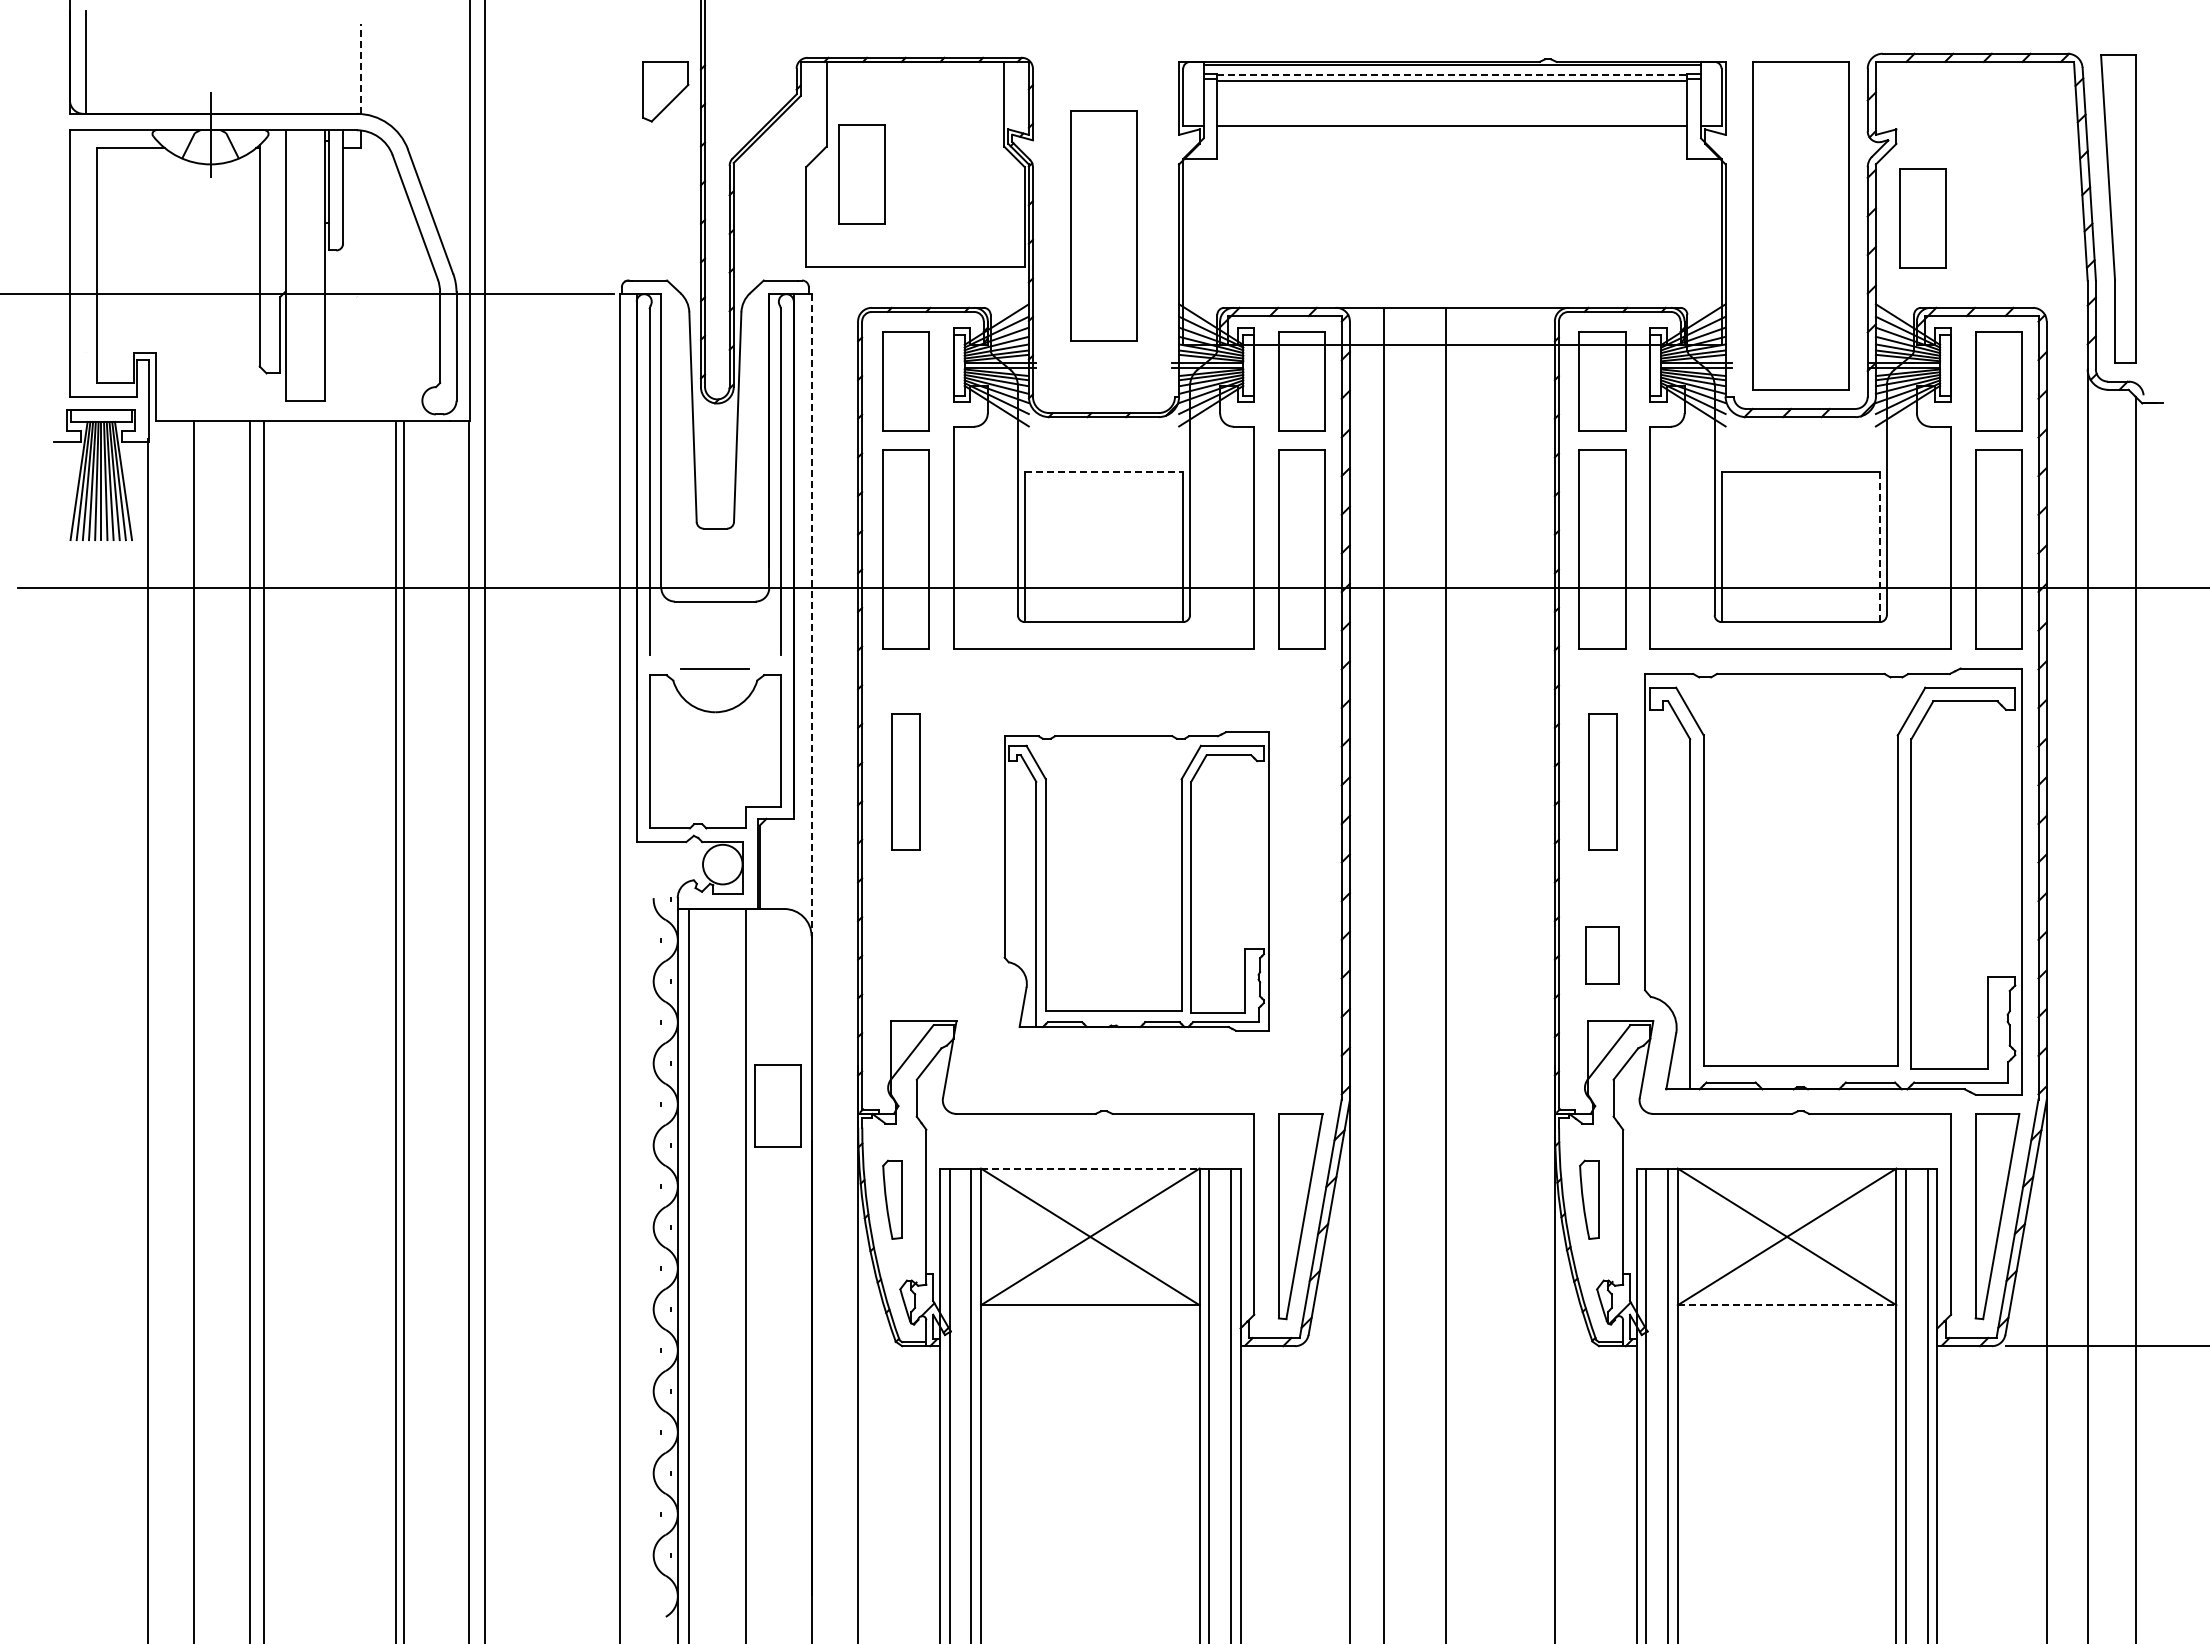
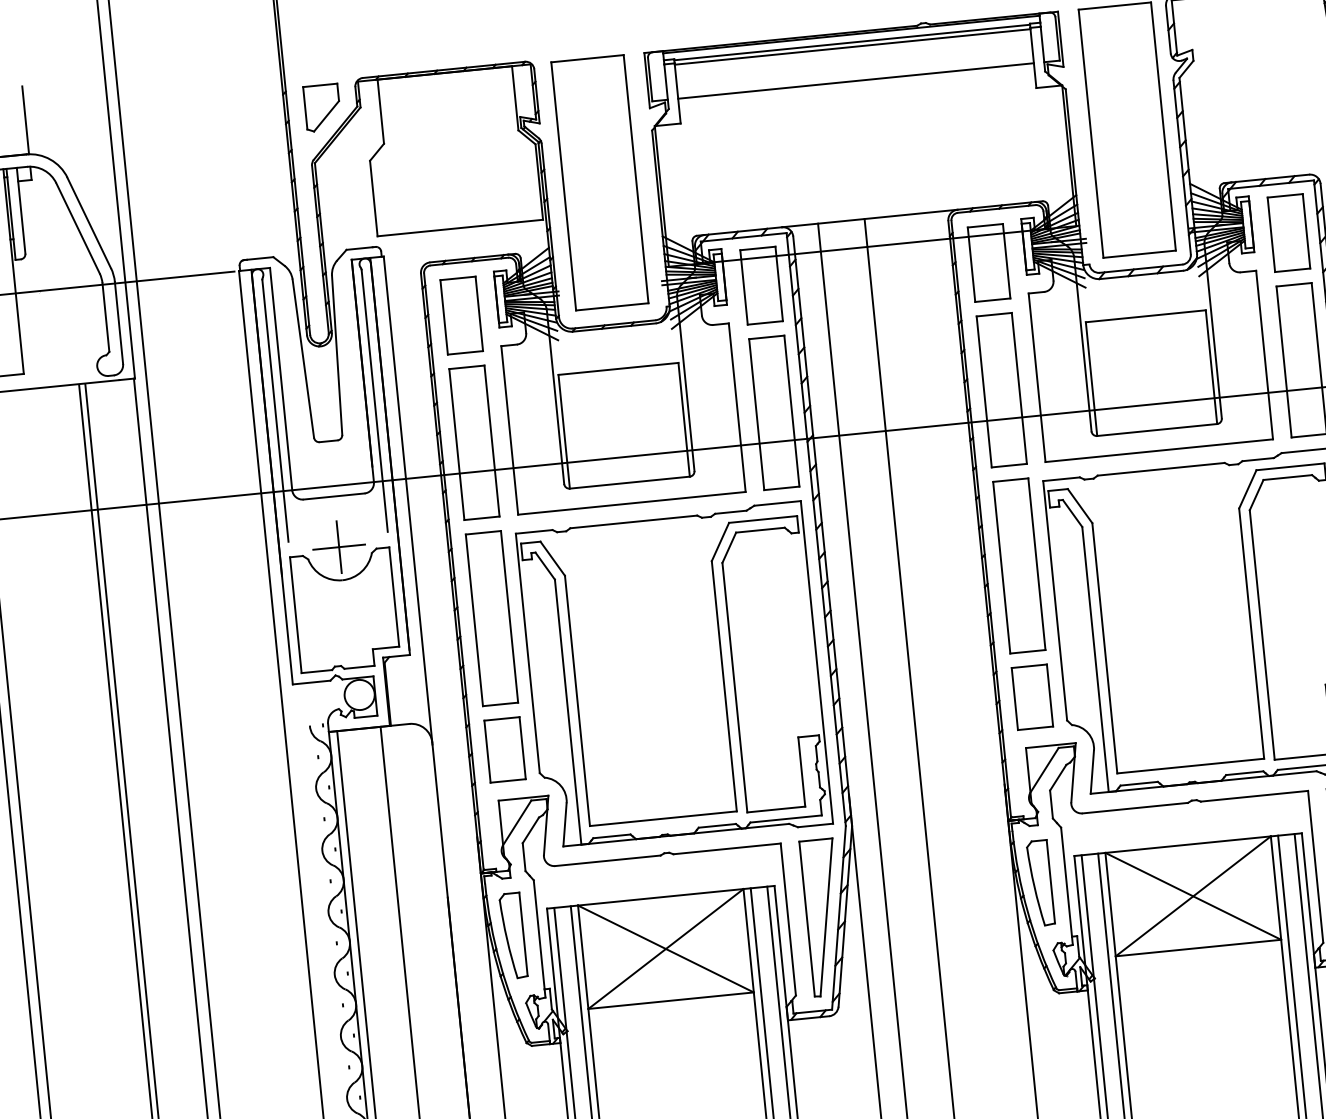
line: (360, 69) -> (25, 120), dashed -> solid
line: (1452, 75) -> (852, 42), dashed -> solid
part: (665, 91) -> (322, 107), moved
part: (861, 174) -> (412, 162), removed
part: (1922, 218) -> (1218, 115), removed
part: (1103, 225) -> (599, 182), size x1.43
line: (1104, 471) -> (618, 368), dashed -> solid
line: (1880, 547) -> (1211, 367), dashed -> solid
line: (811, 617) -> (408, 501), dashed -> solid
line: (715, 668) -> (339, 547), added
part: (905, 781) -> (491, 618), size x1.67
part: (1602, 781) -> (1019, 565), size x1.67
part: (1136, 881) -> (674, 676), size x1.43
part: (1602, 954) -> (1032, 696), size x1.43
part: (777, 1105) -> (504, 749), moved
line: (1090, 1168) -> (660, 897), dashed -> solid
part: (892, 1199) -> (513, 935), size x1.43
part: (1589, 1199) -> (1040, 882), size x1.43
line: (1787, 1305) -> (1198, 948), dashed -> solid

